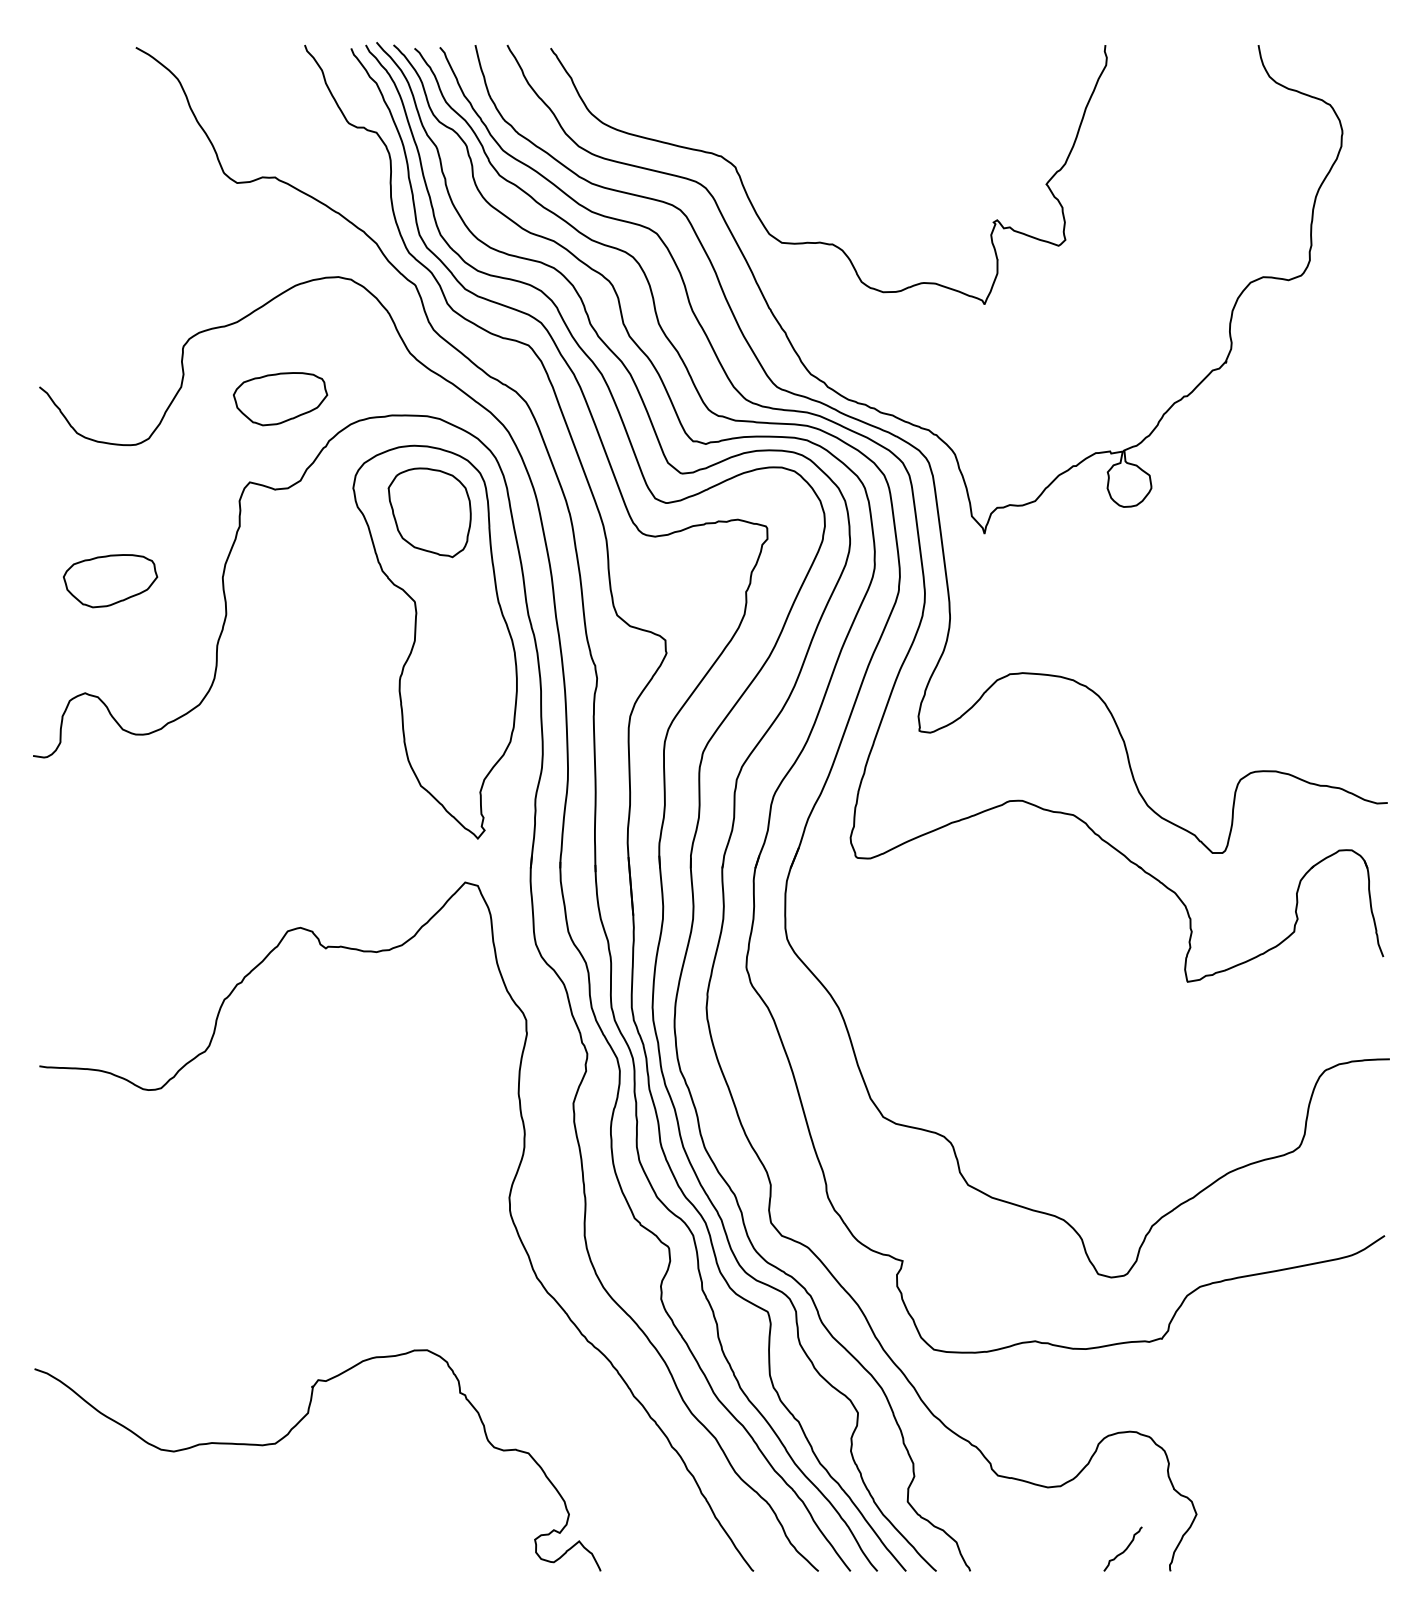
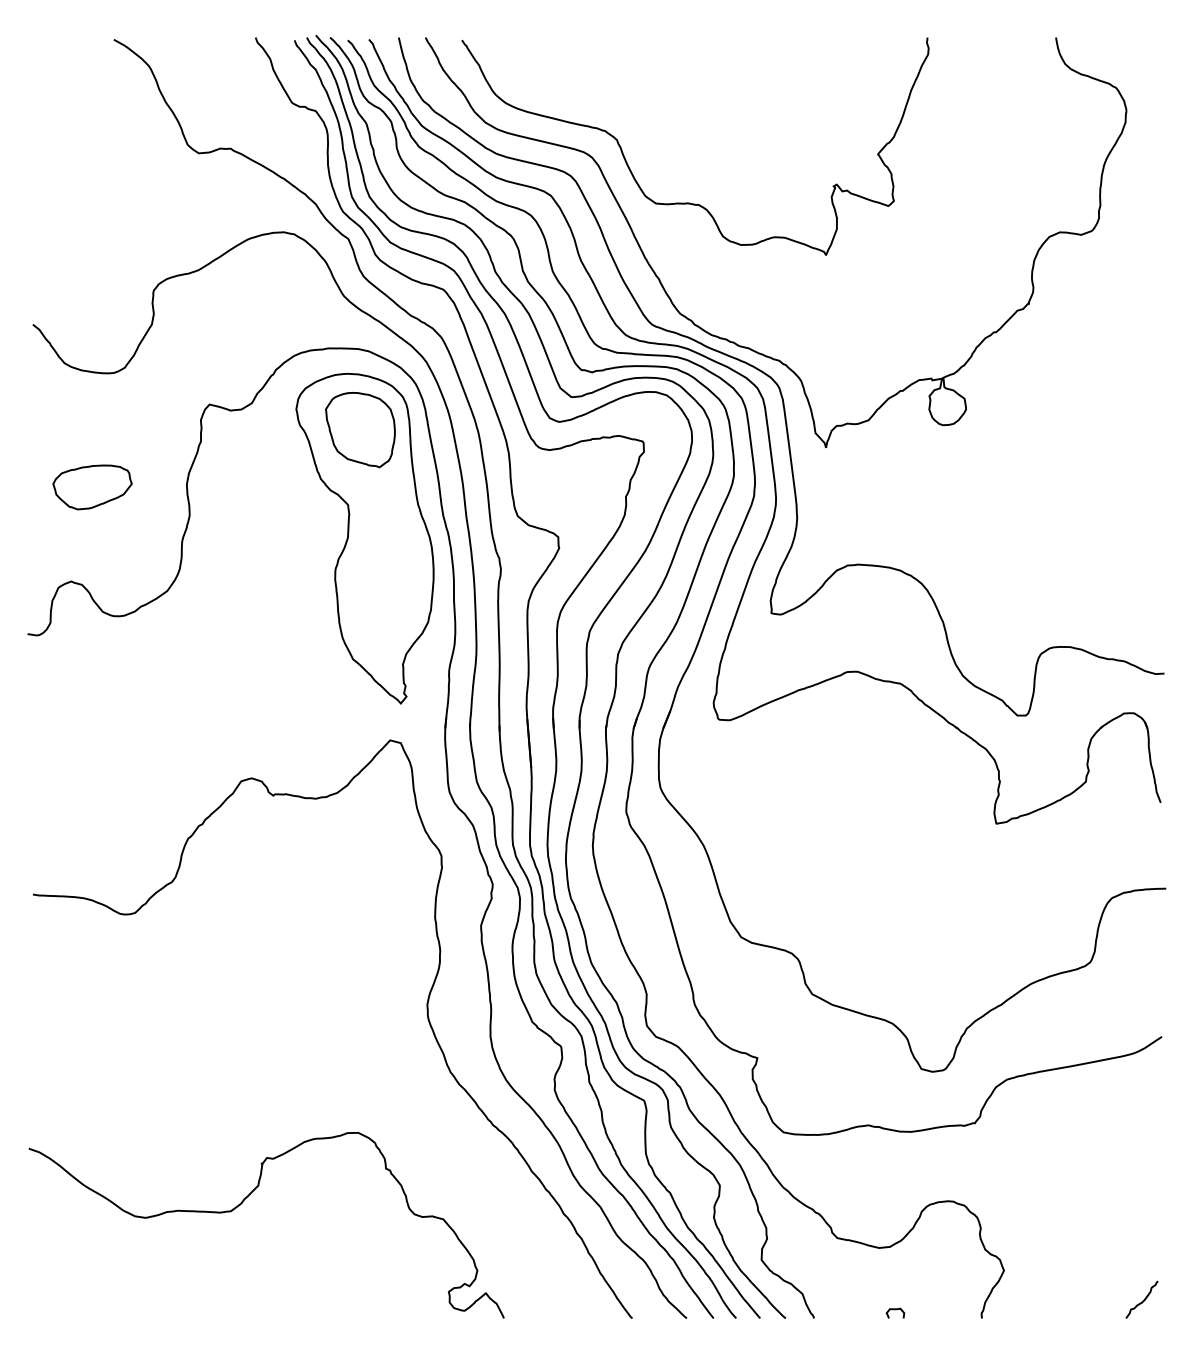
part: (280, 399) -> (235, 335), removed
curve: (1124, 1549) -> (1143, 1300), moved
curve: (1067, 1561) -> (895, 1310), added

